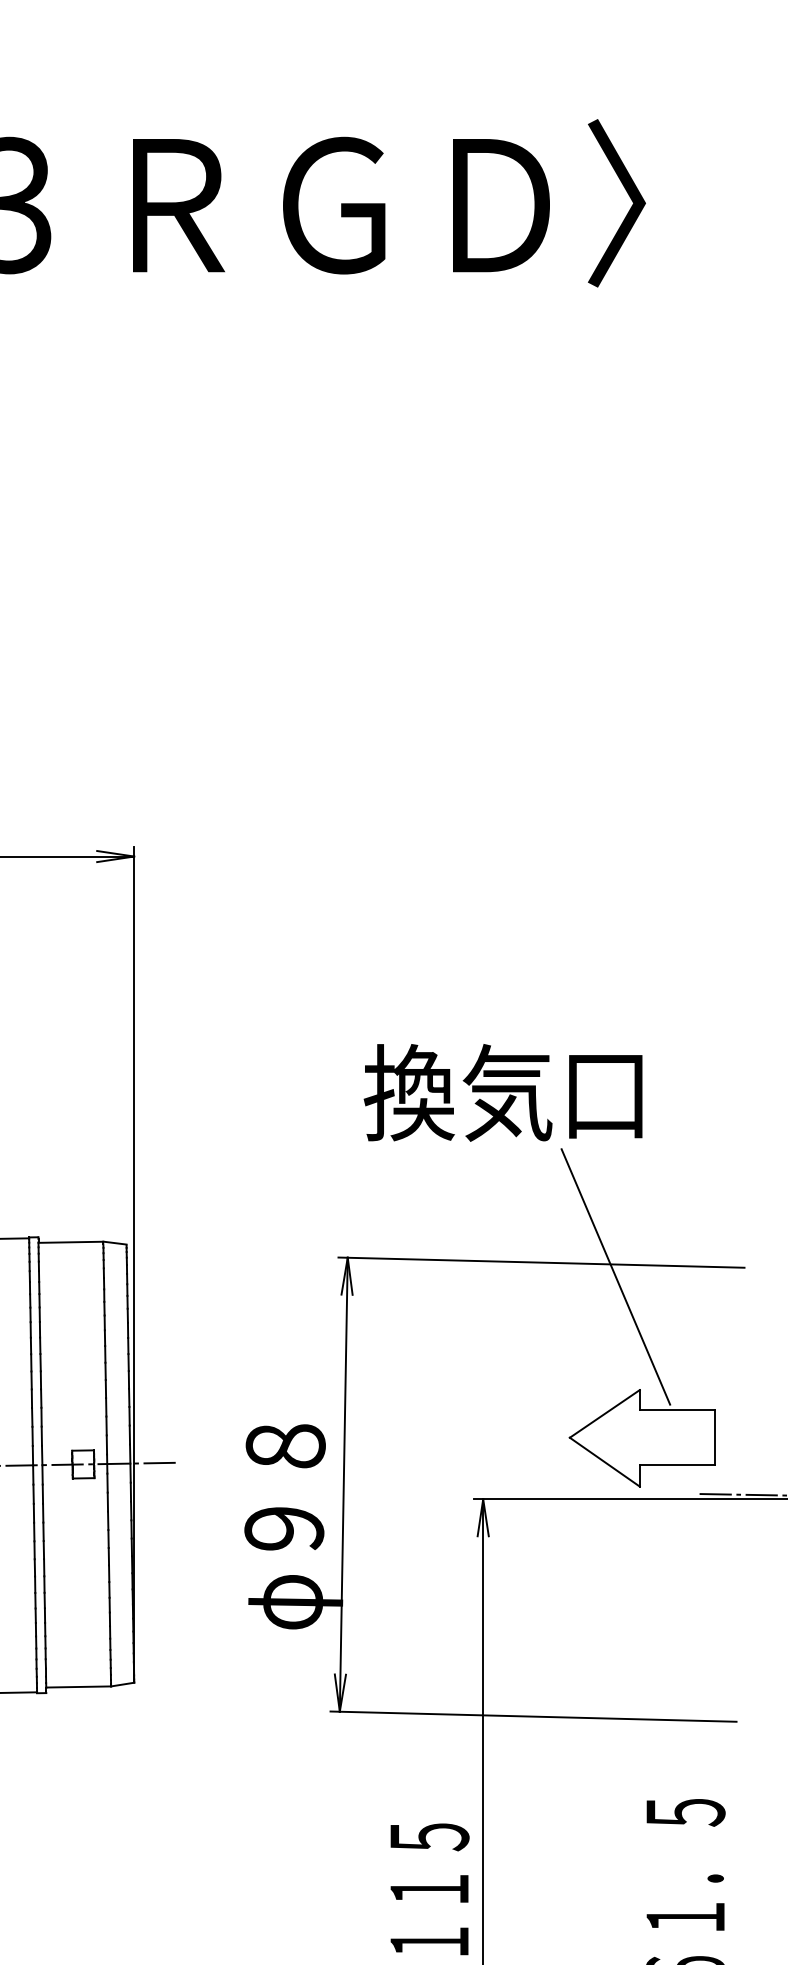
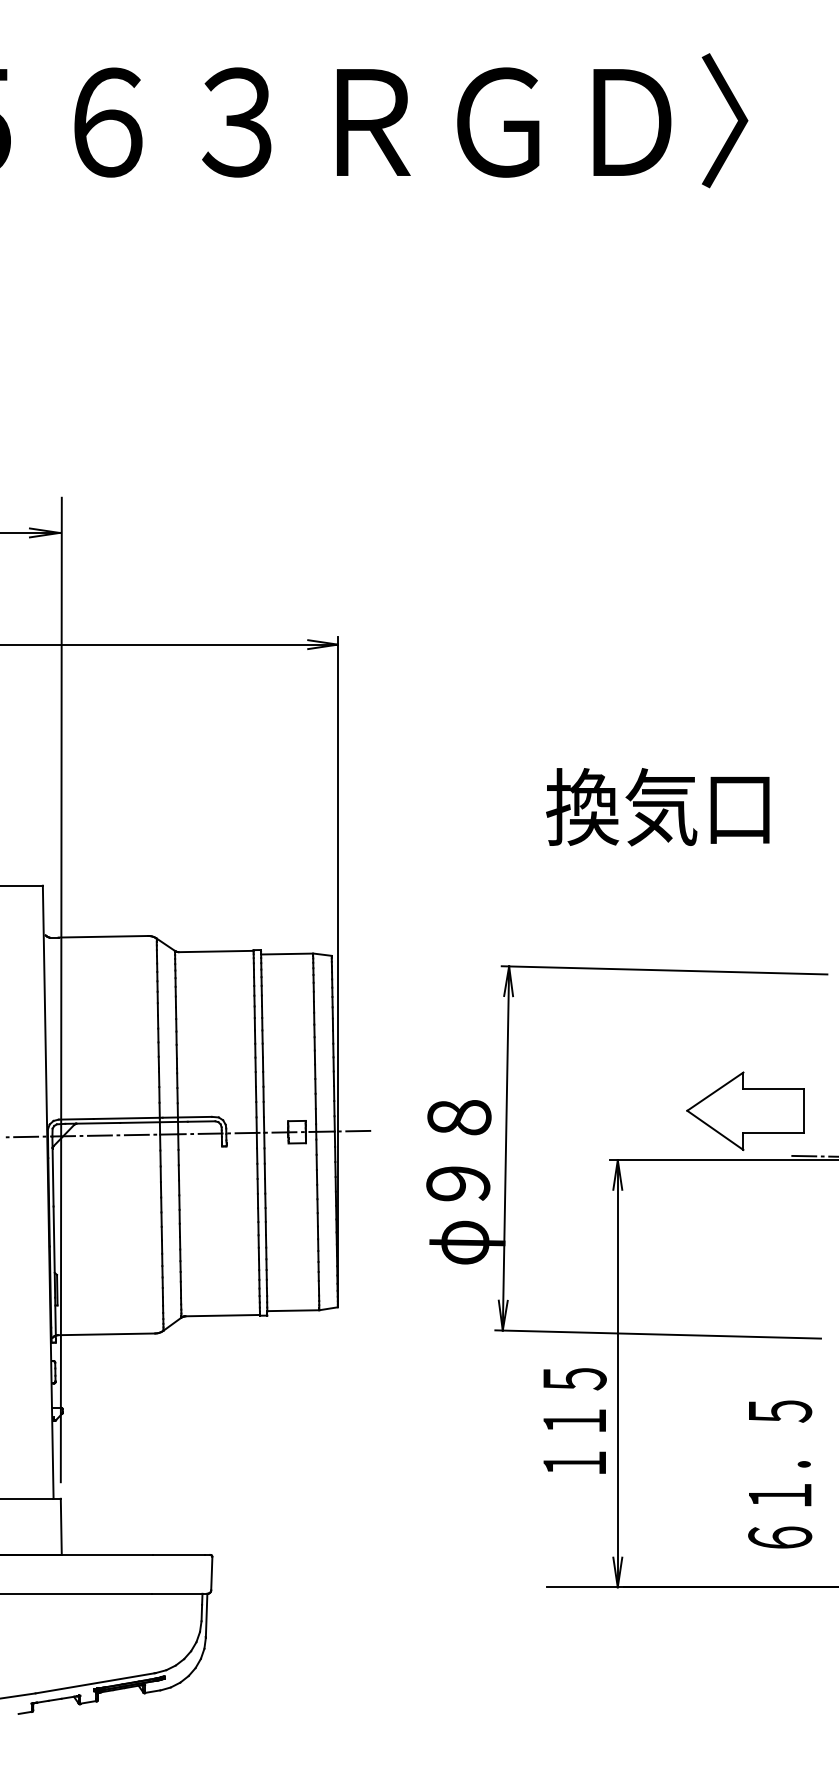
text: (502, 1093) -> (657, 807), moved
line: (614, 1276) -> (723, 981), removed
text: (429, 1888) -> (574, 1420), moved

